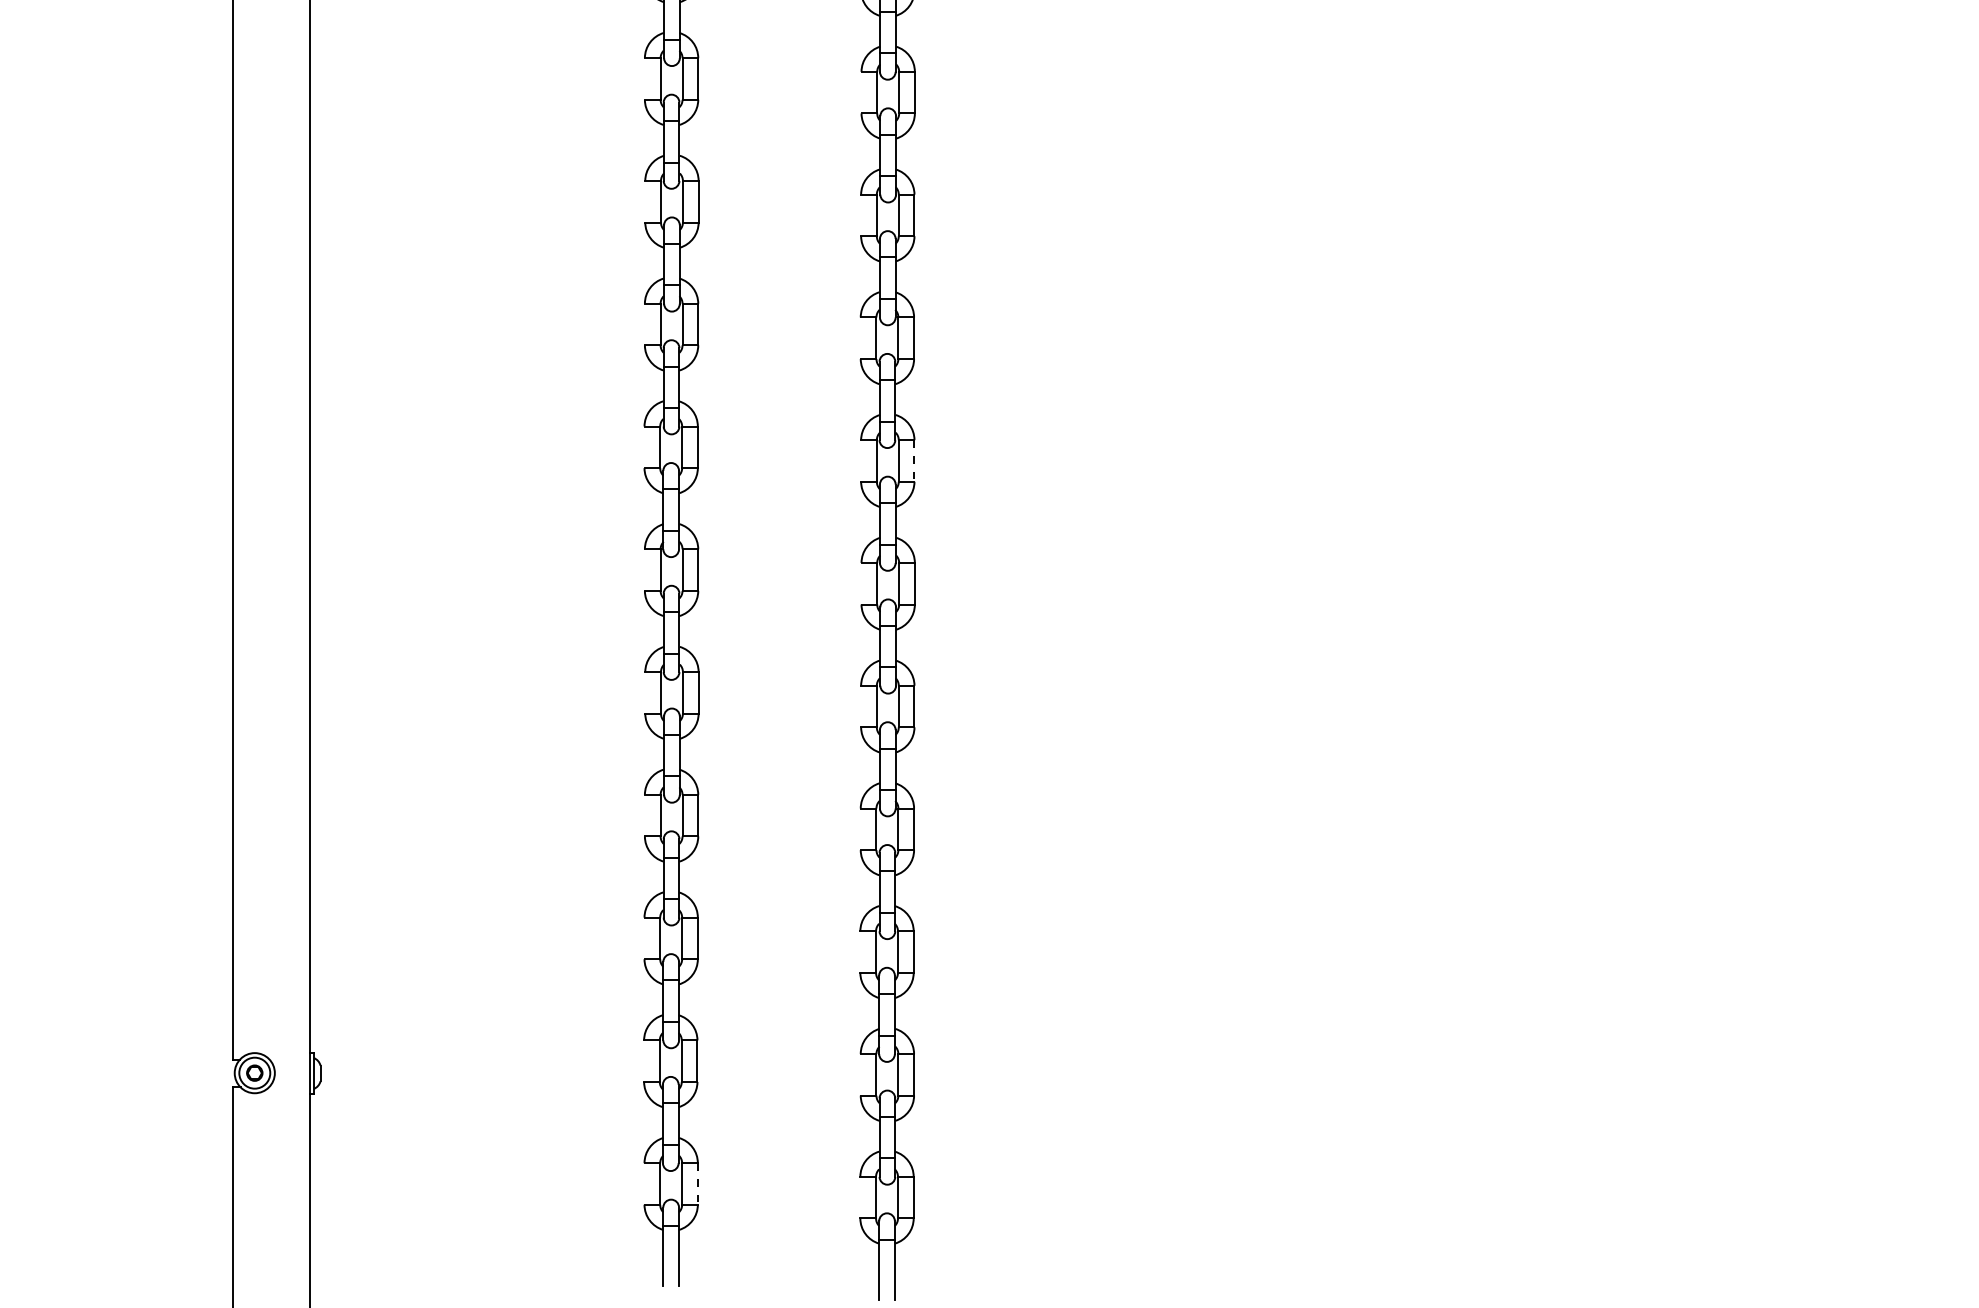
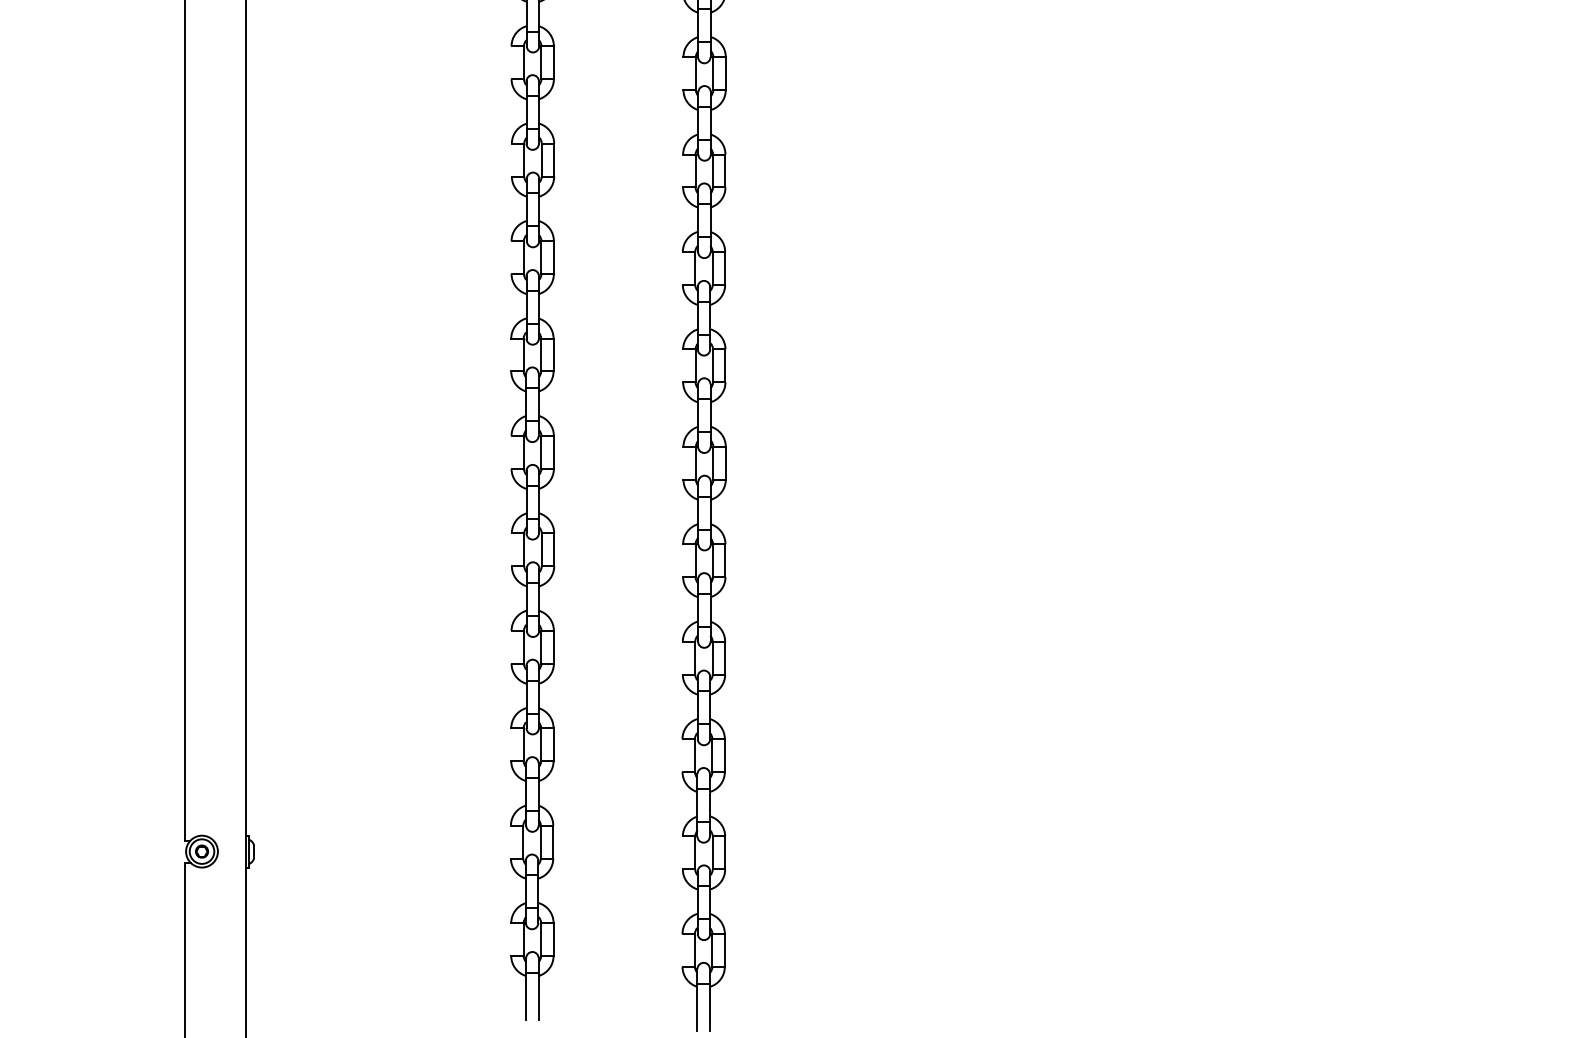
line: (914, 461) -> (725, 366), dashed -> solid
line: (697, 1183) -> (553, 939), dashed -> solid

